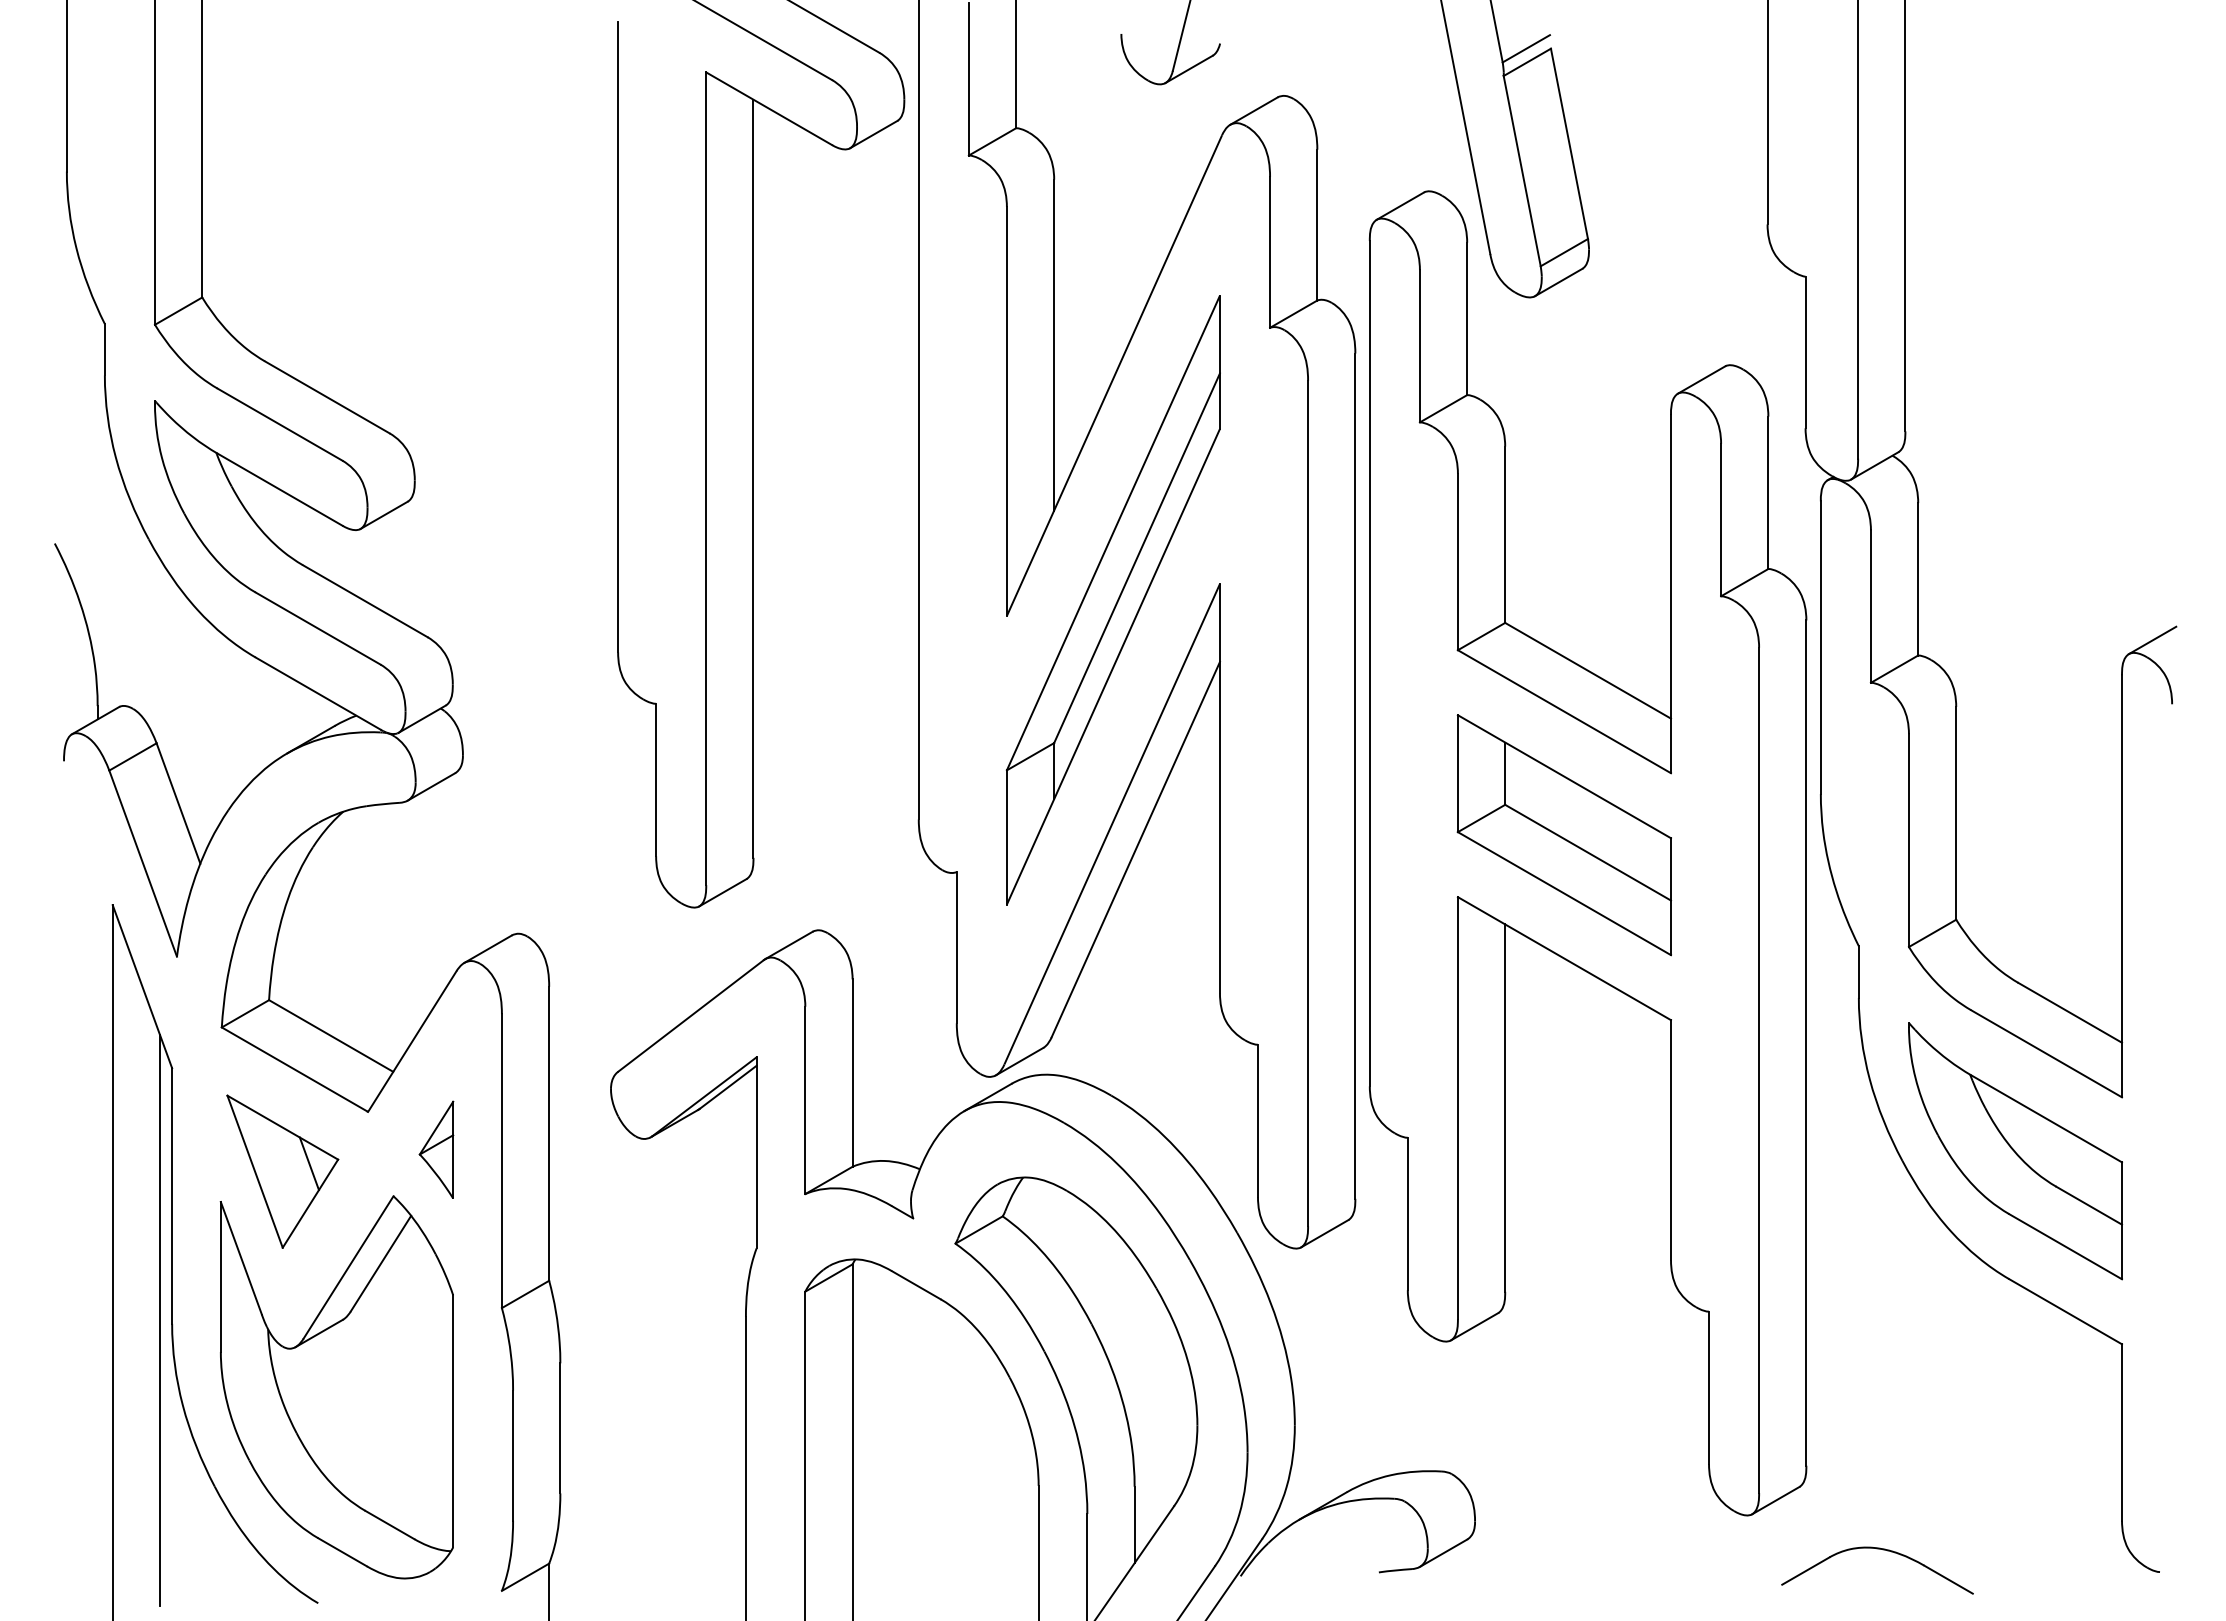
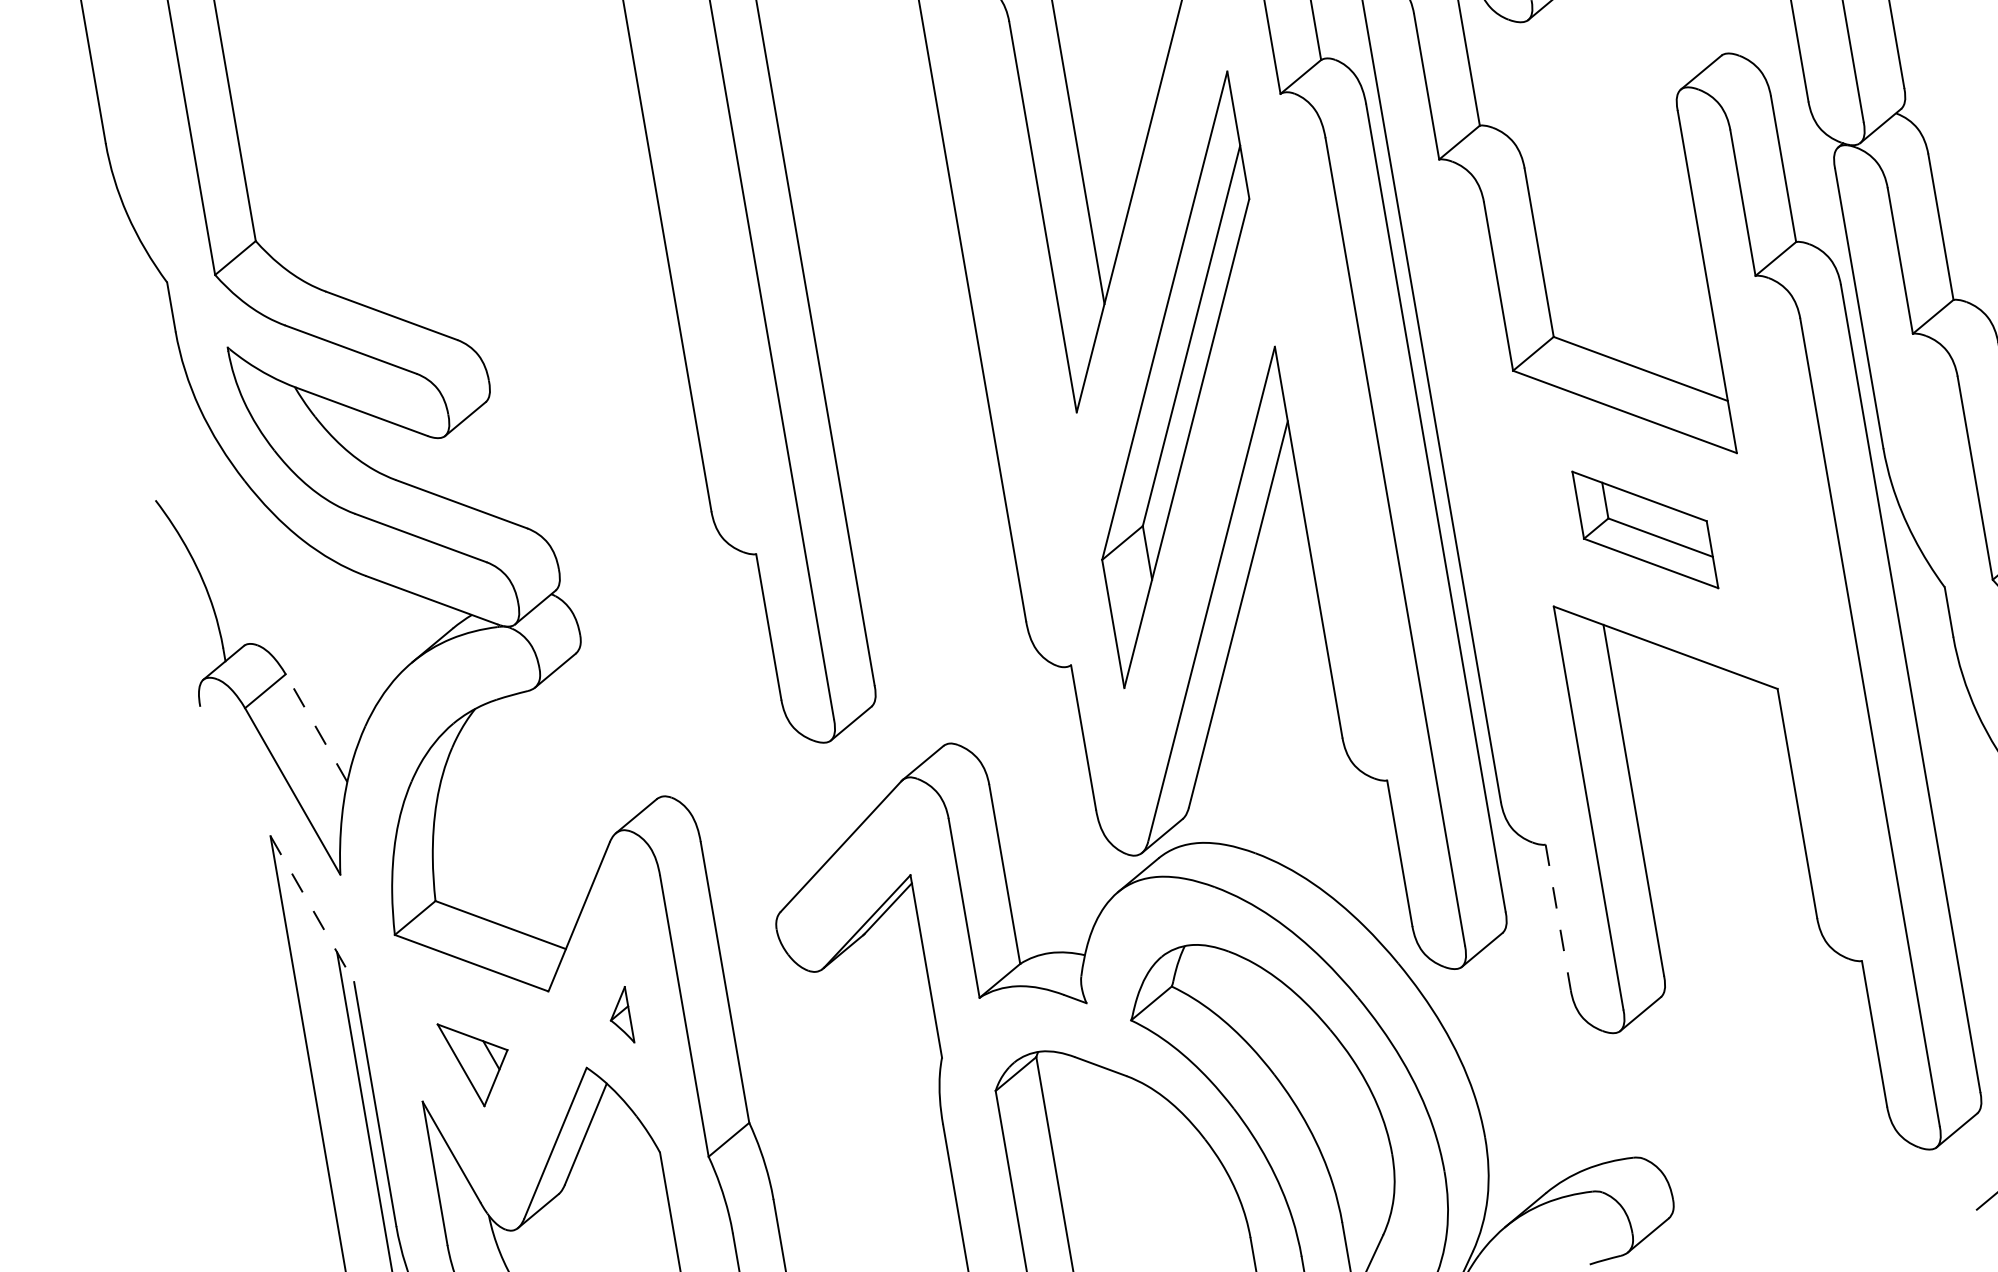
line: (178, 803) -> (316, 728), solid -> dashed
part: (1564, 835) -> (1645, 530), size x0.6
line: (142, 986) -> (312, 908), solid -> dashed
part: (436, 1149) -> (620, 1016), size x0.6
part: (282, 1171) -> (476, 1062), size x0.6
line: (1407, 1214) -> (1558, 917), solid -> dashed

